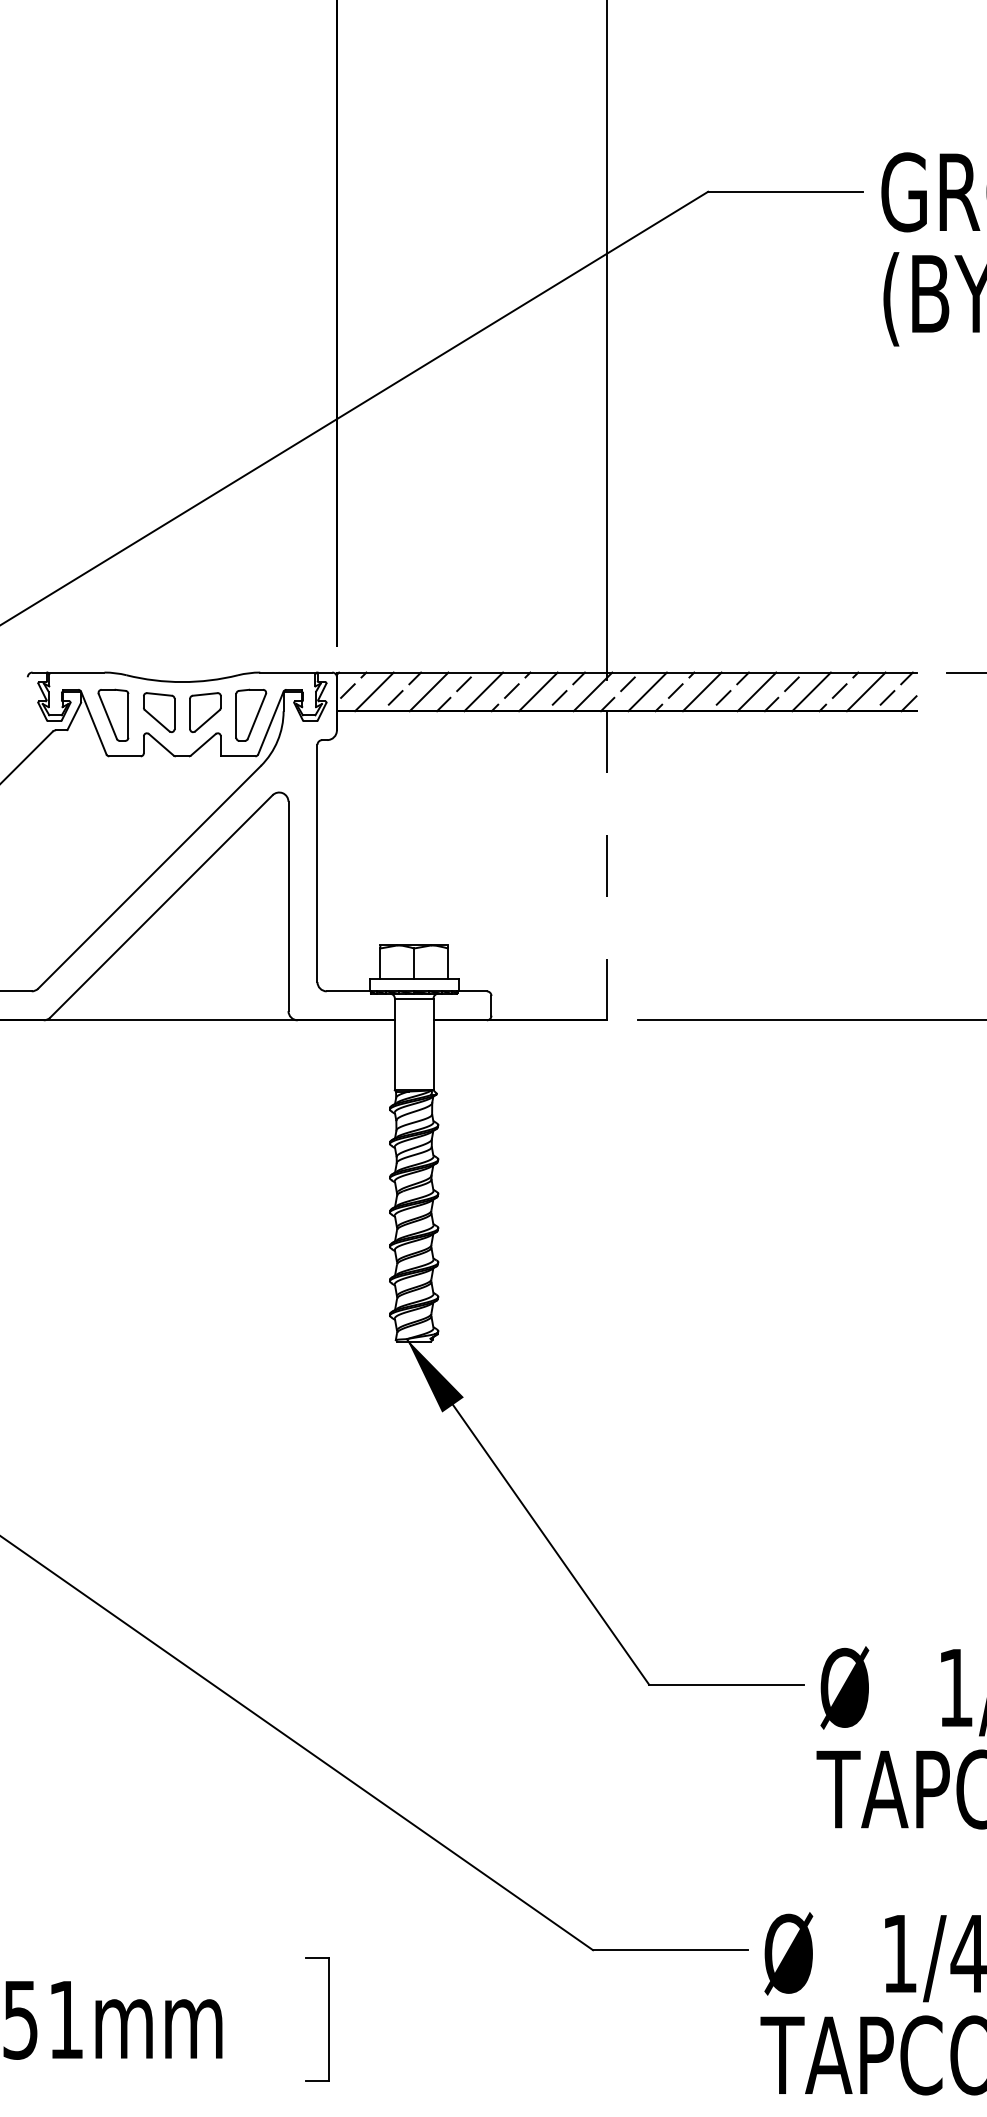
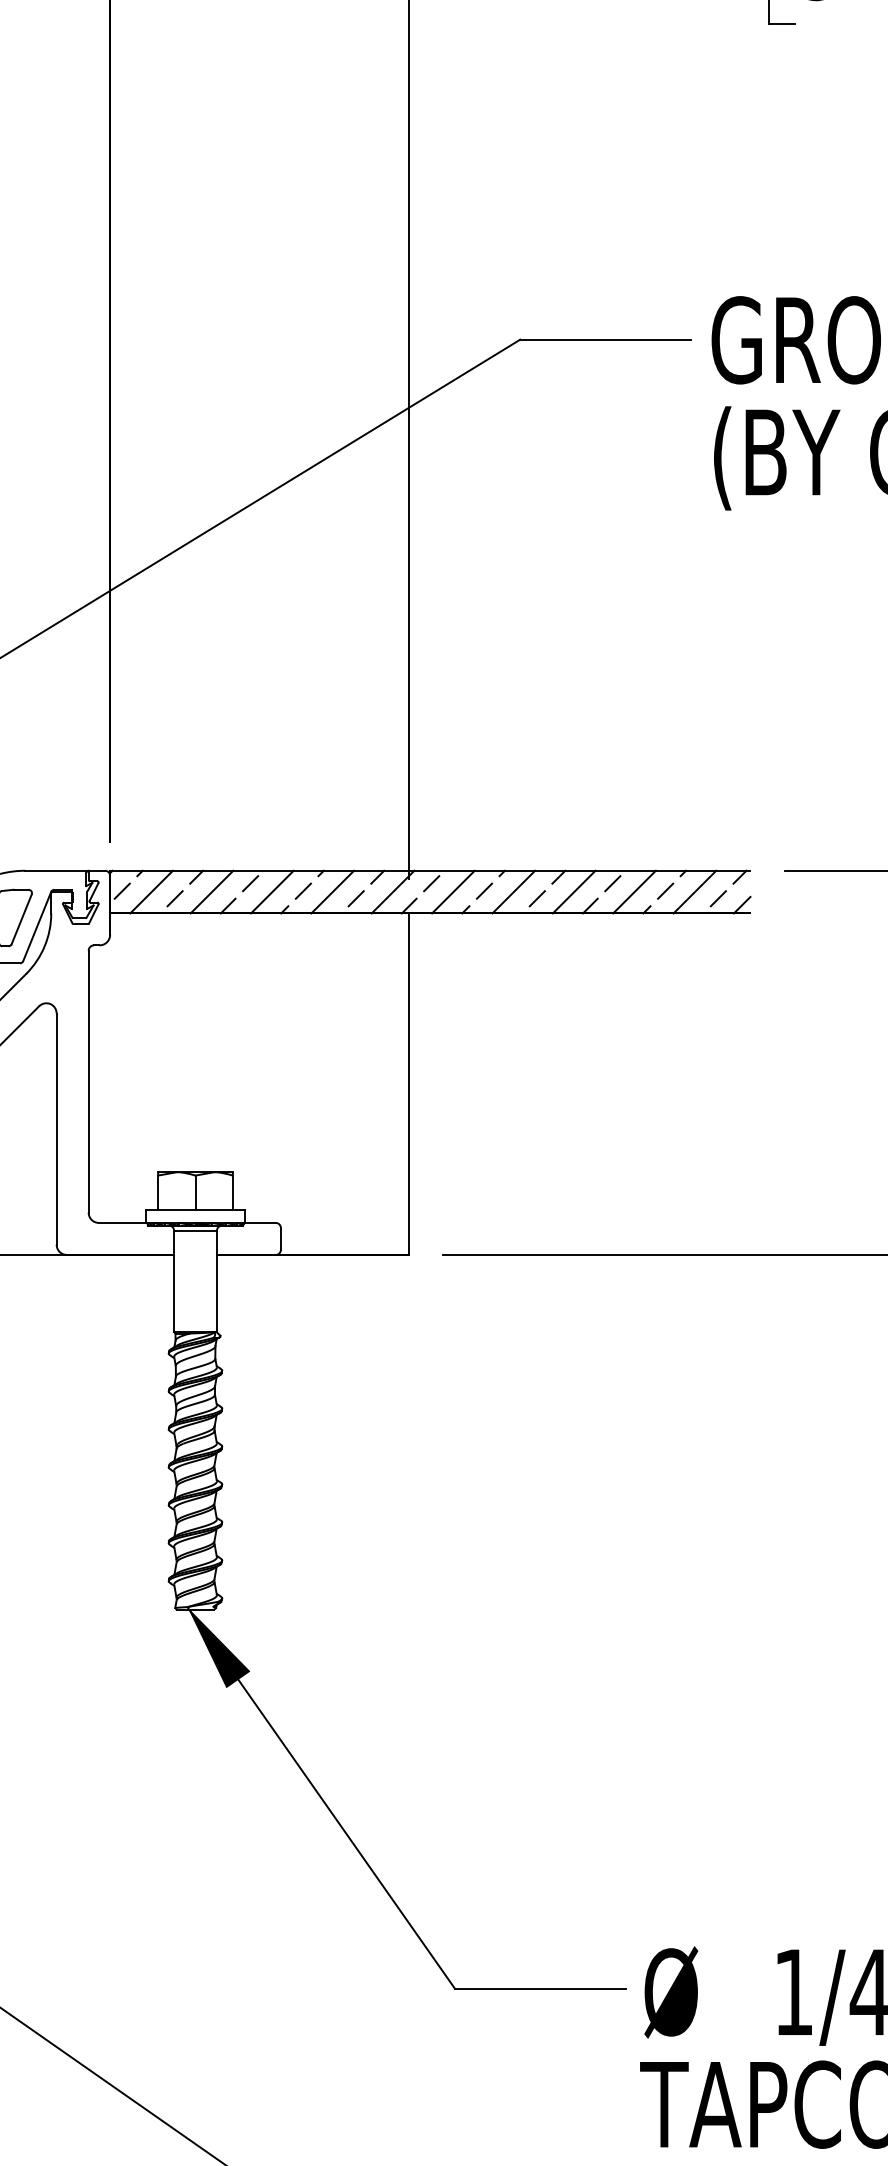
line: (607, 865) -> (409, 1083), dashed -> solid

